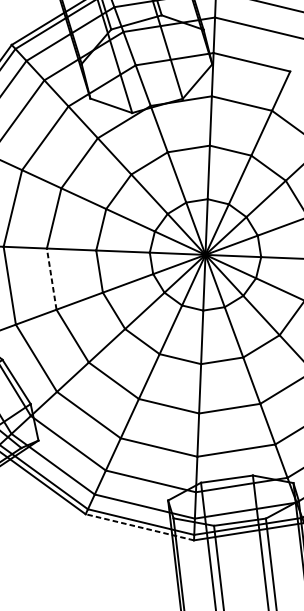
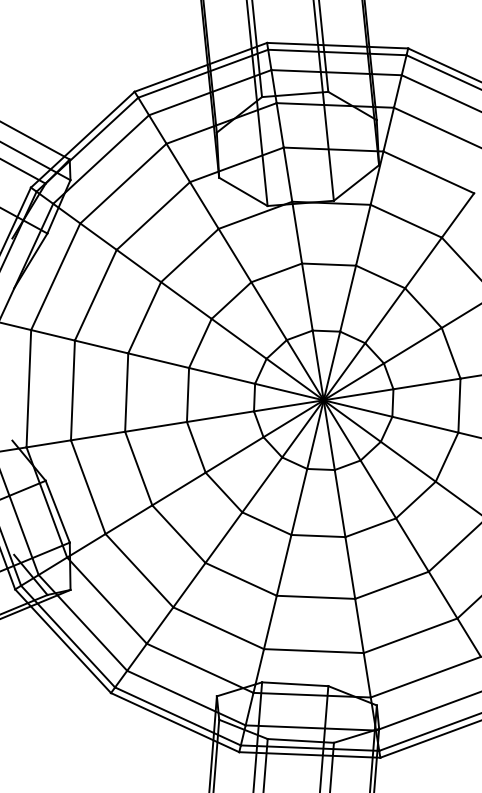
line: (51, 279) -> (126, 392), dashed -> solid
line: (140, 527) -> (175, 722), dashed -> solid

